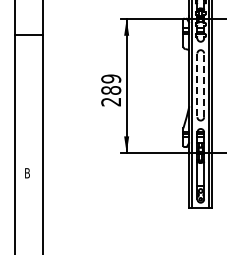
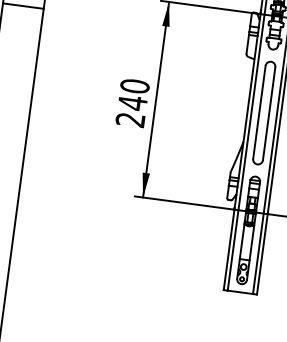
text: (111, 84) -> (134, 94), 289 -> 240
line: (197, 85) -> (259, 112), dashed -> solid
line: (204, 85) -> (269, 114), dashed -> solid

